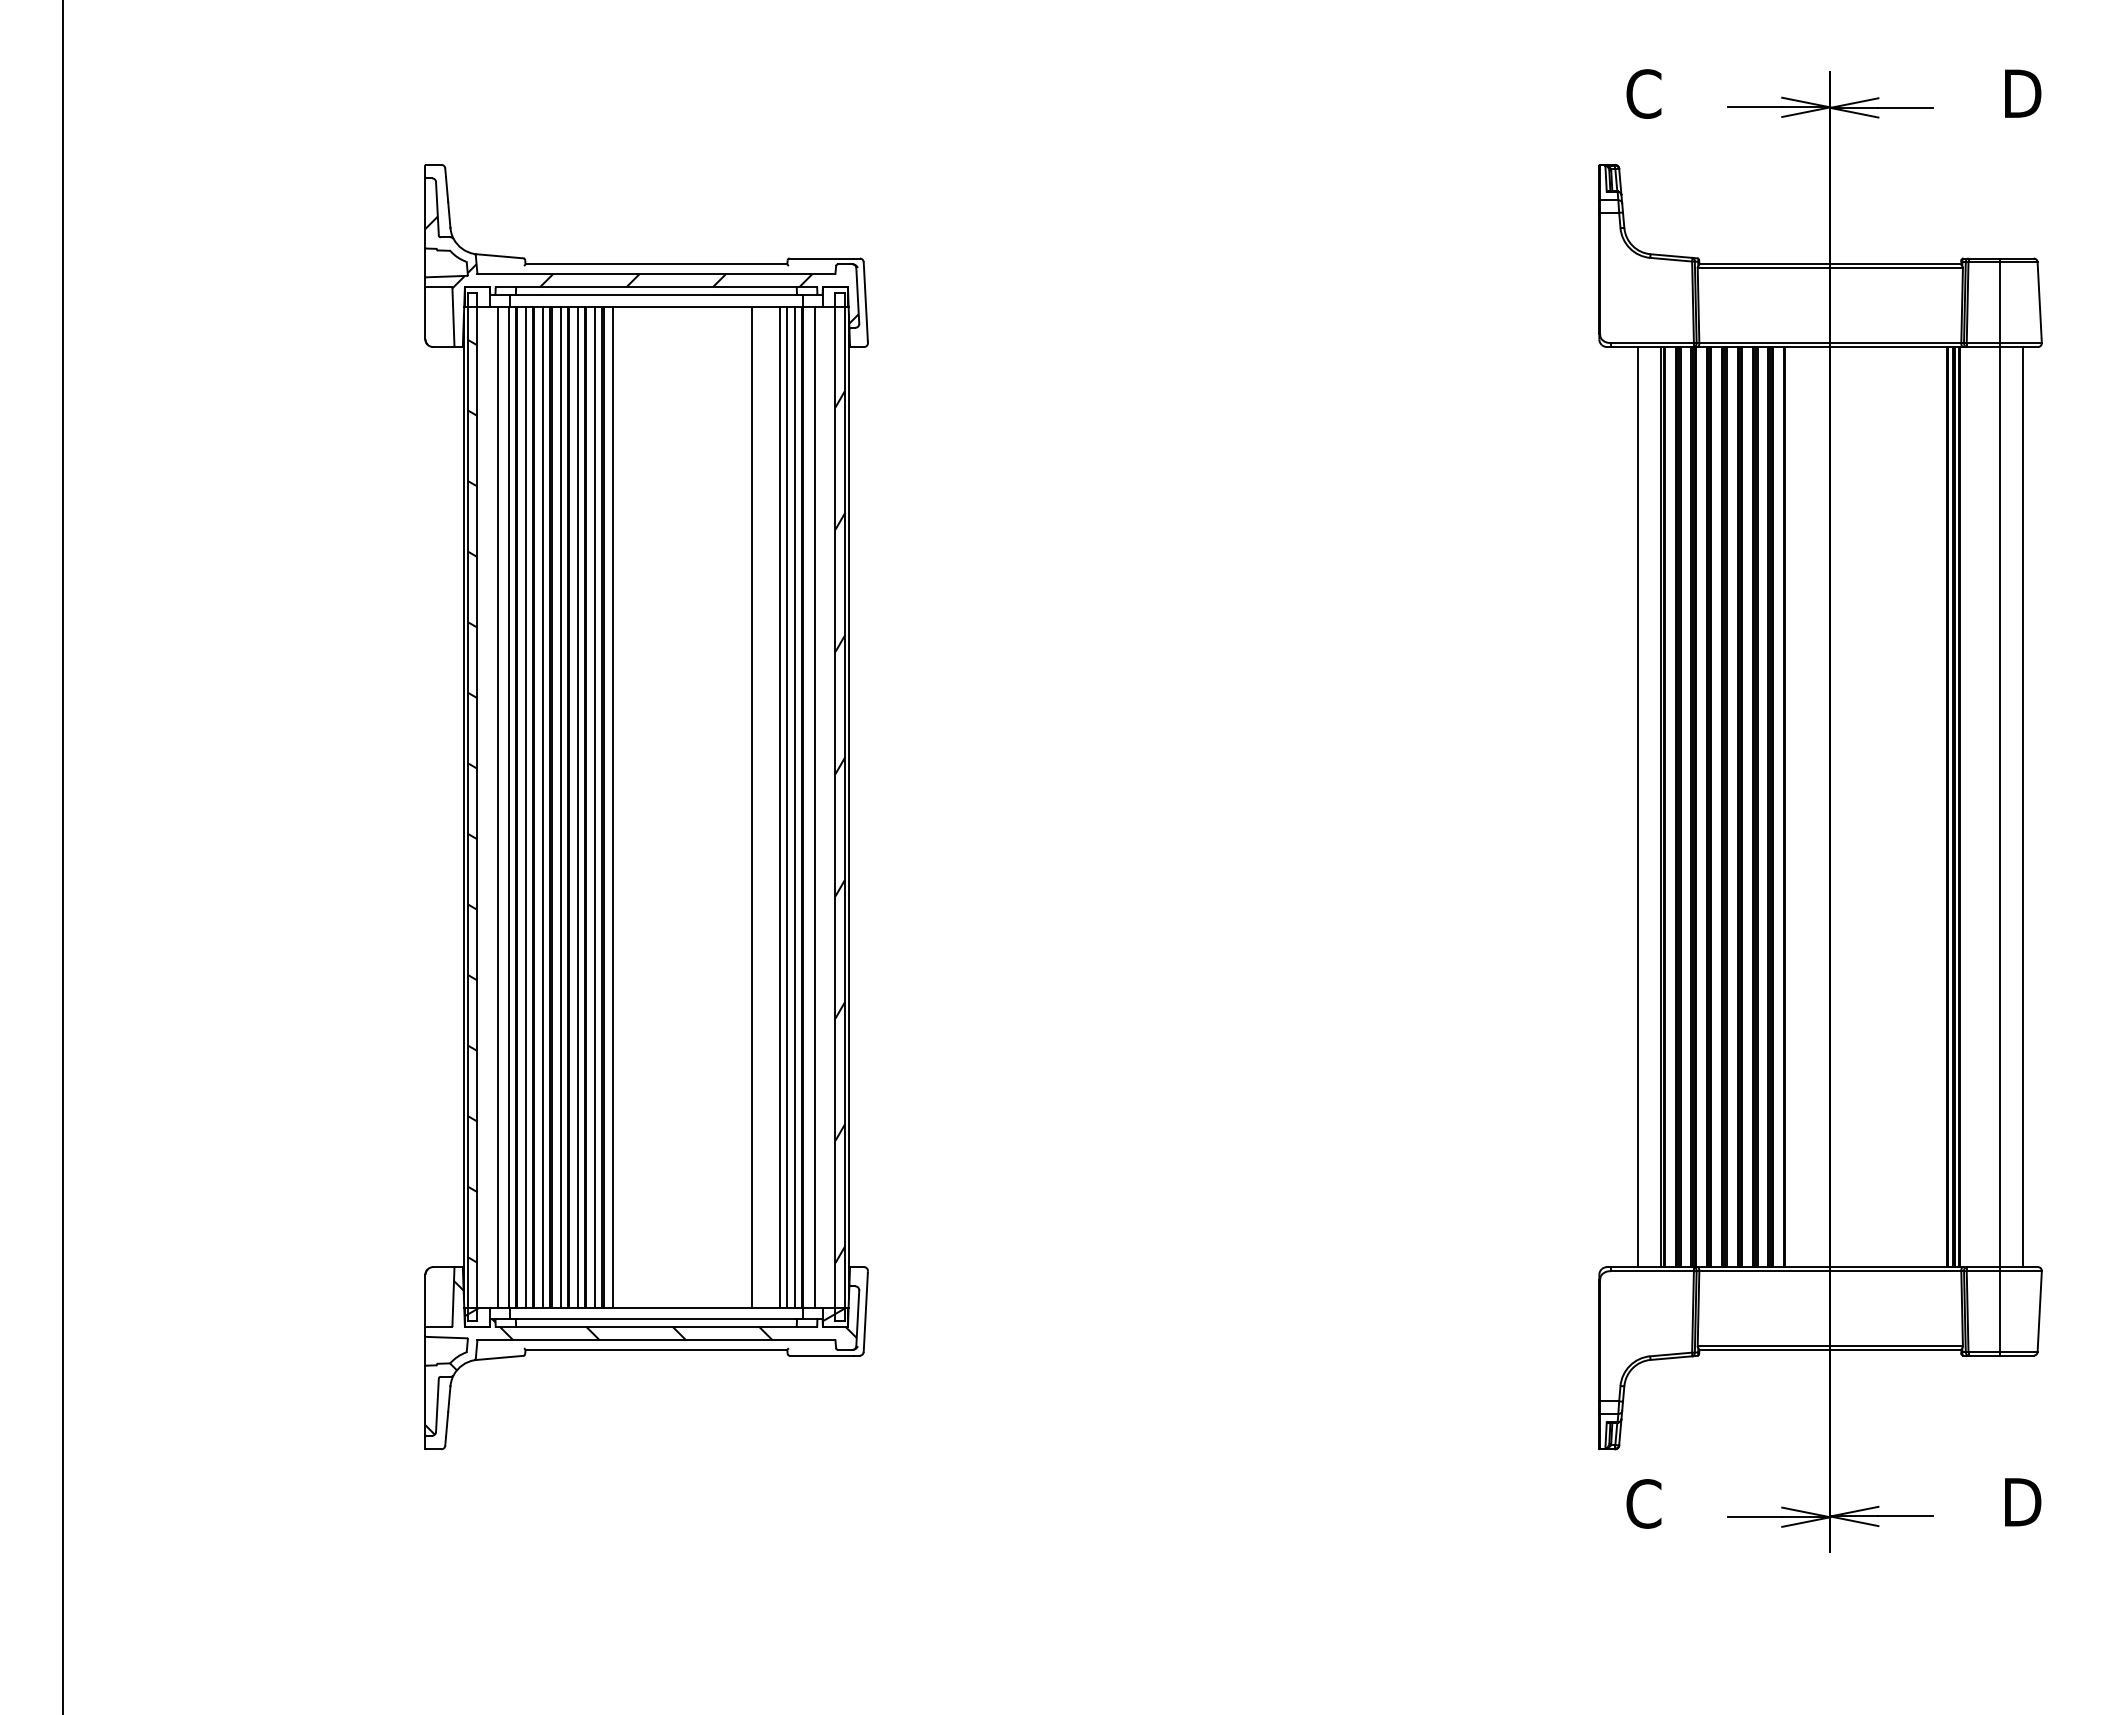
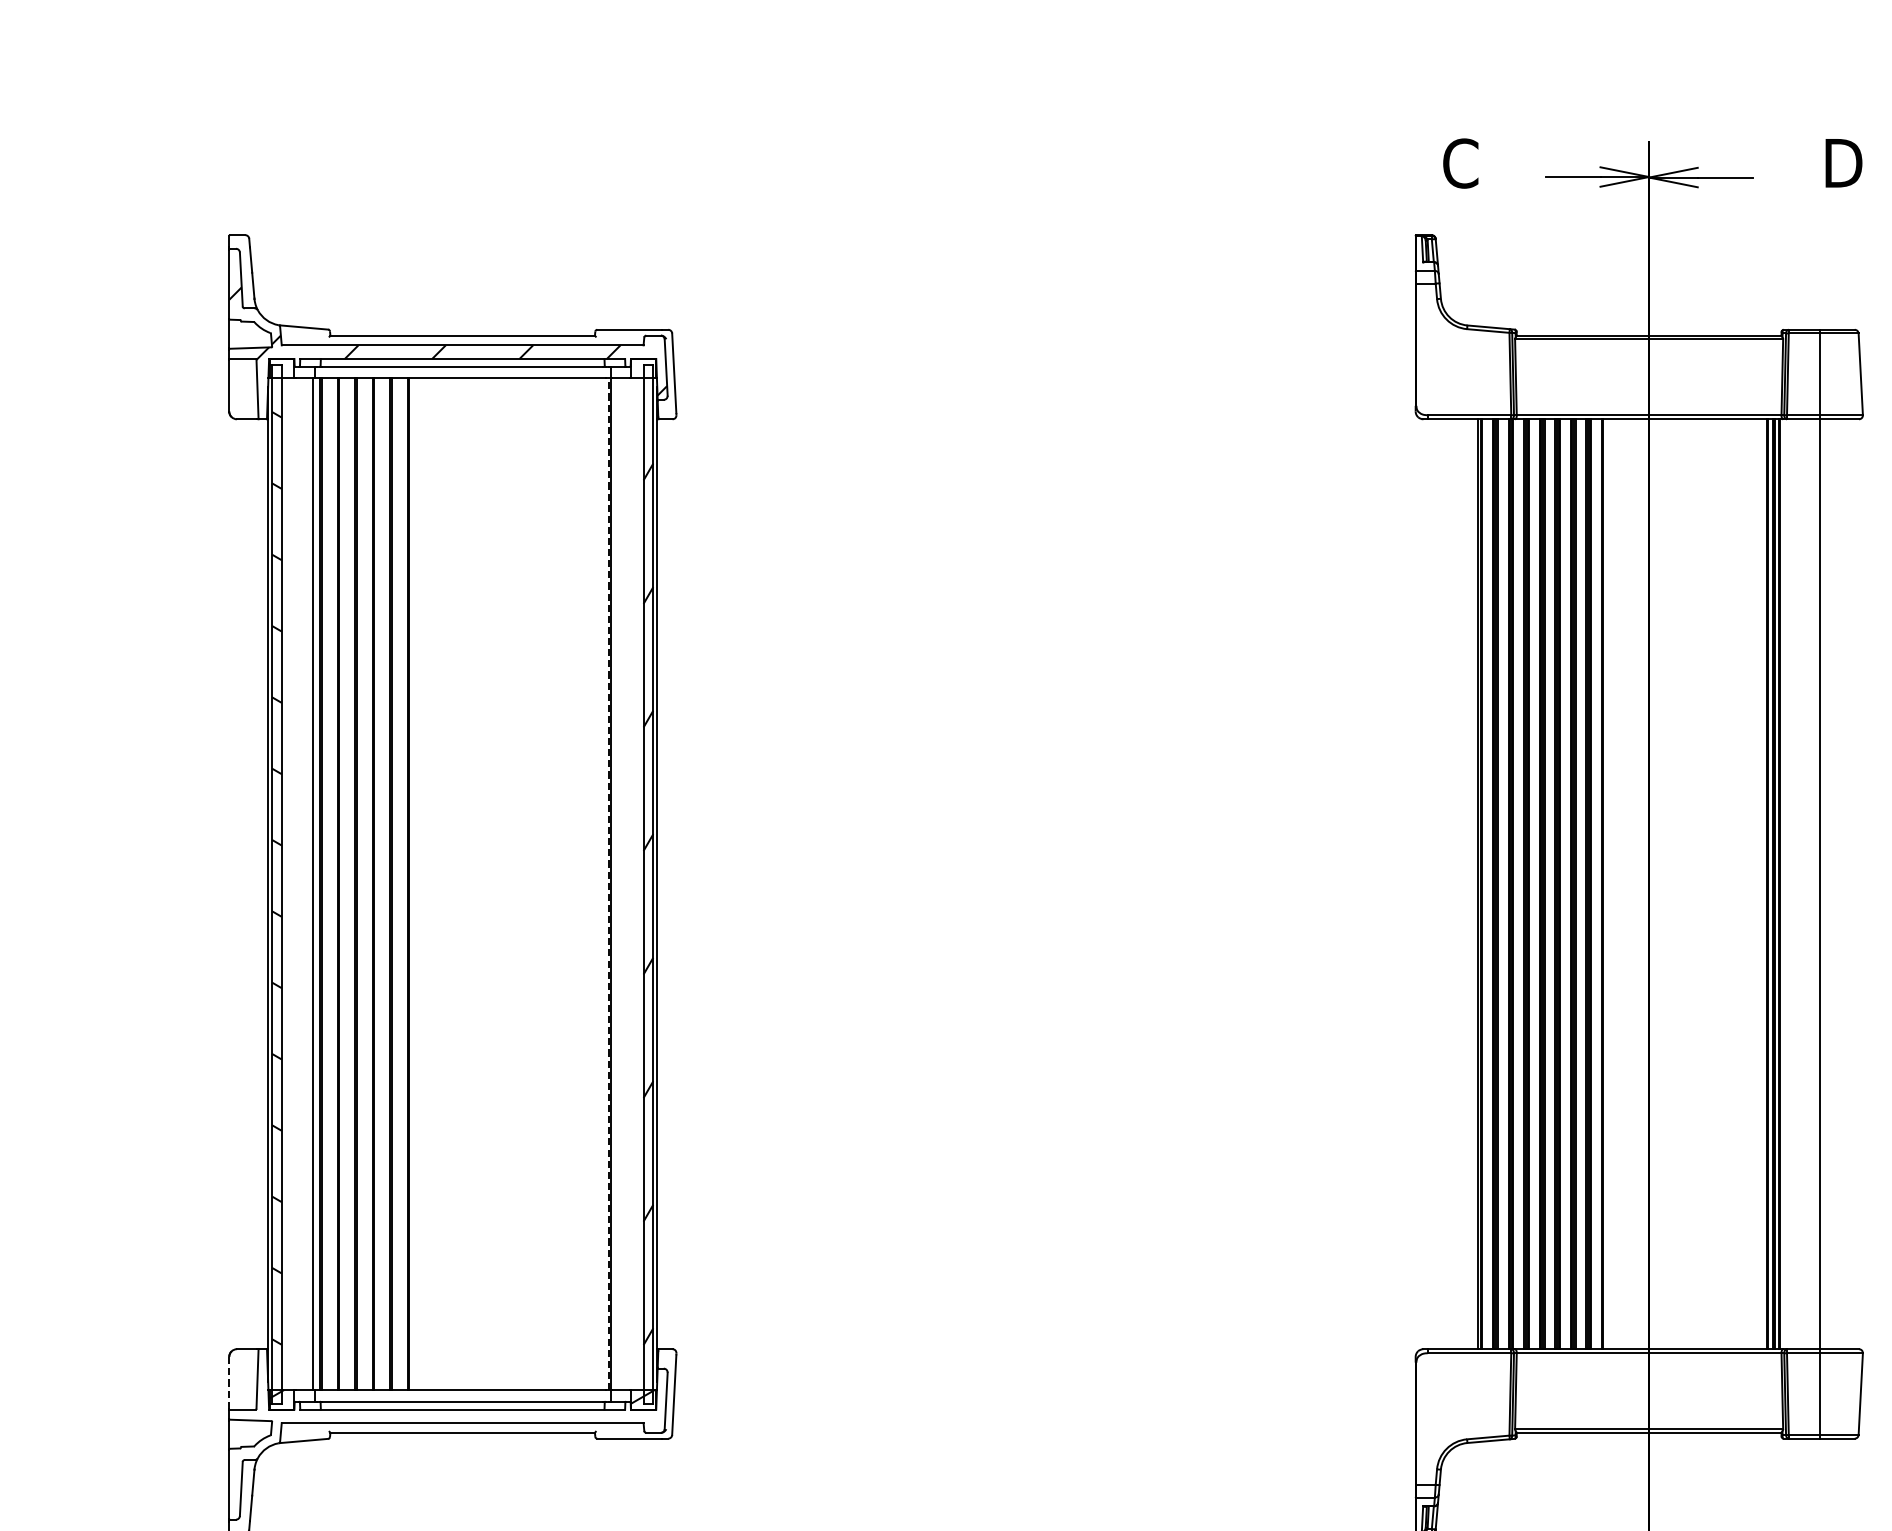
line: (497, 806) -> (302, 883), removed
line: (525, 806) -> (330, 883), removed
line: (543, 806) -> (348, 883), removed
line: (560, 806) -> (365, 883), removed
line: (577, 806) -> (382, 883), removed
line: (595, 806) -> (401, 883), removed
line: (612, 806) -> (418, 883), removed
line: (751, 806) -> (558, 883), removed
line: (779, 806) -> (587, 883), removed
line: (787, 806) -> (595, 883), removed
line: (794, 806) -> (602, 883), removed
line: (801, 806) -> (609, 883), solid -> dashed
line: (815, 806) -> (623, 883), removed
line: (1637, 807) -> (1454, 884), removed
line: (2022, 807) -> (1843, 884), removed
line: (425, 1300) -> (229, 1382), solid -> dashed
hatch: (640, 1357) -> (446, 1440), removed

